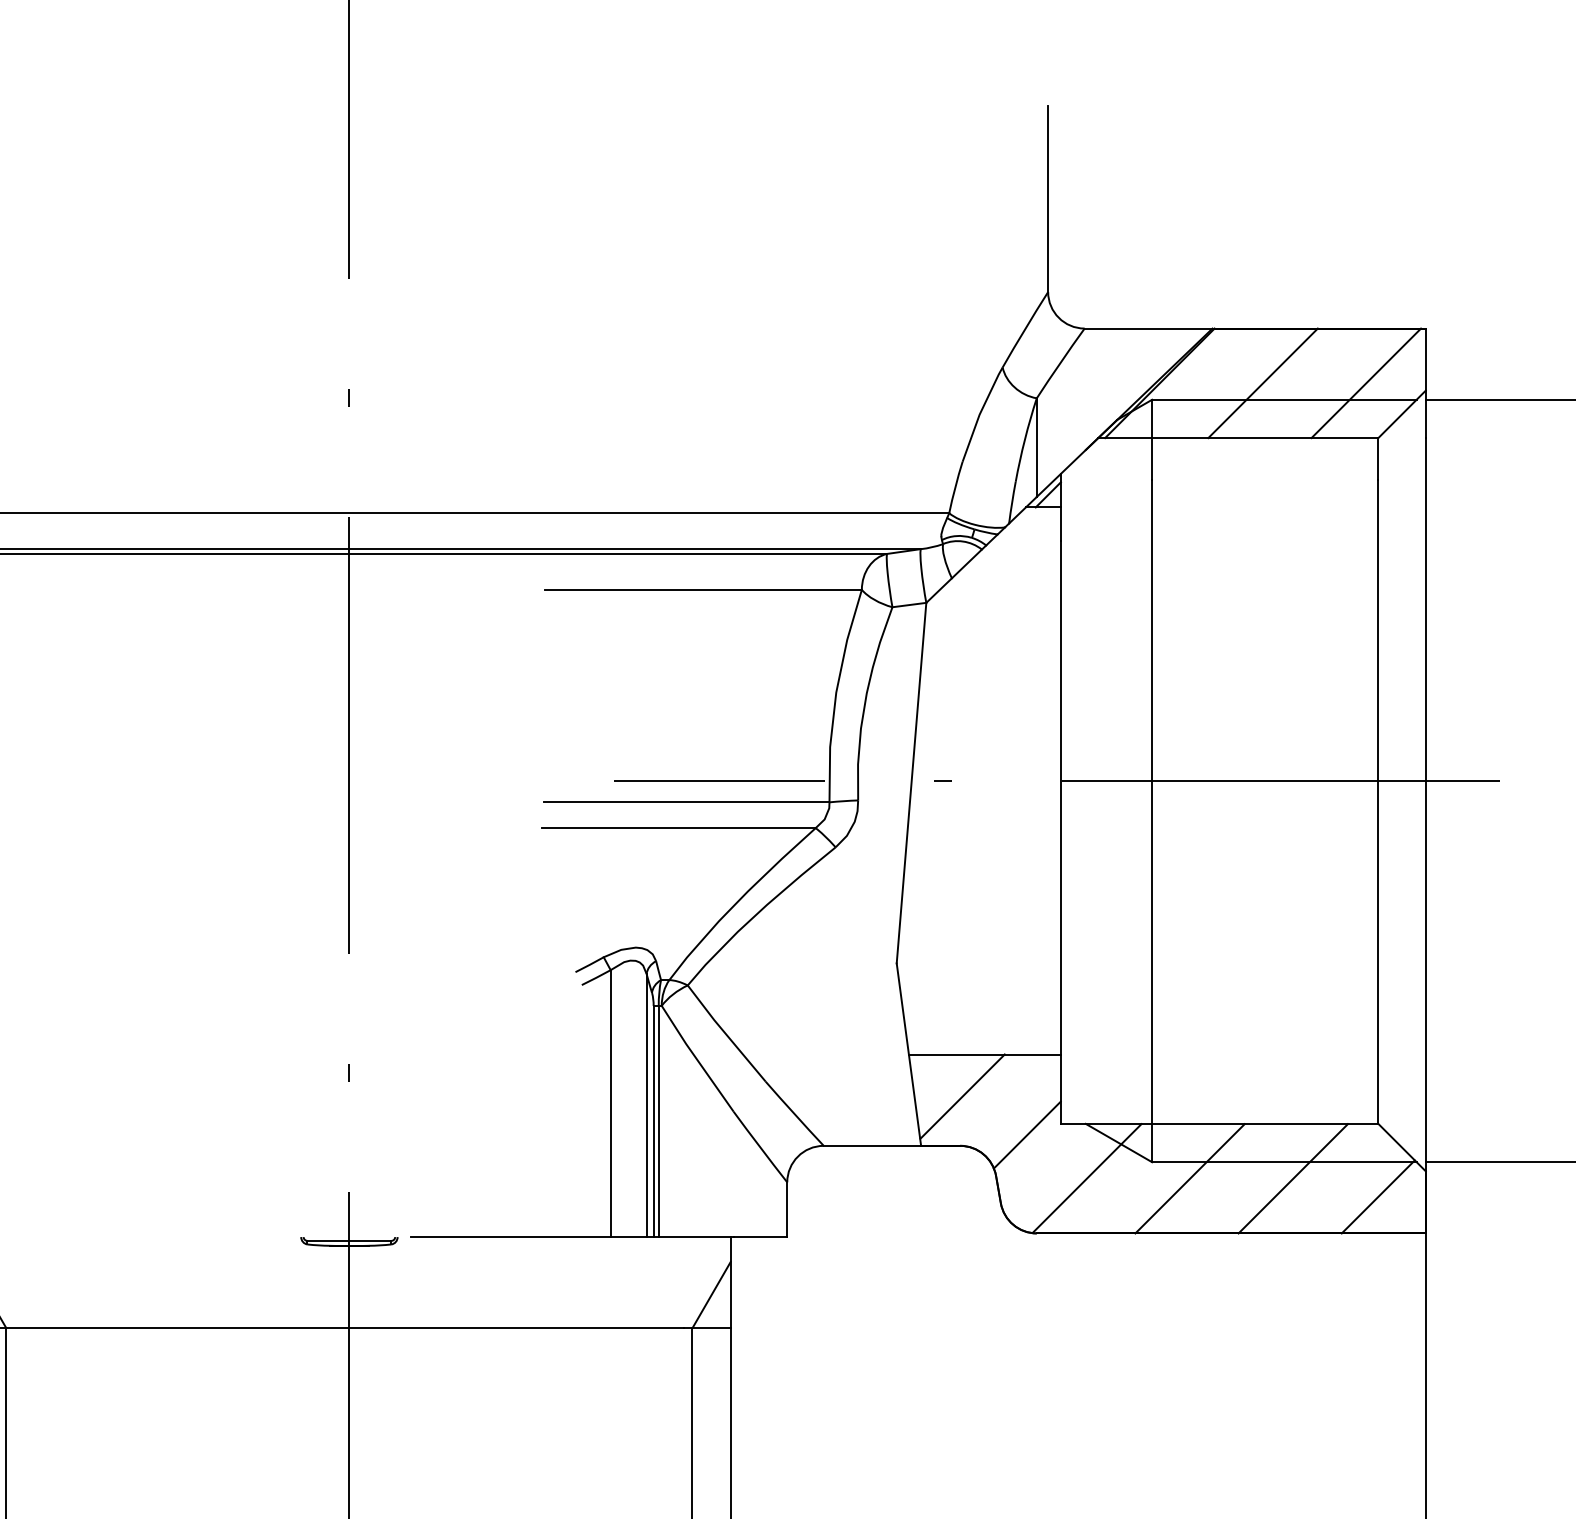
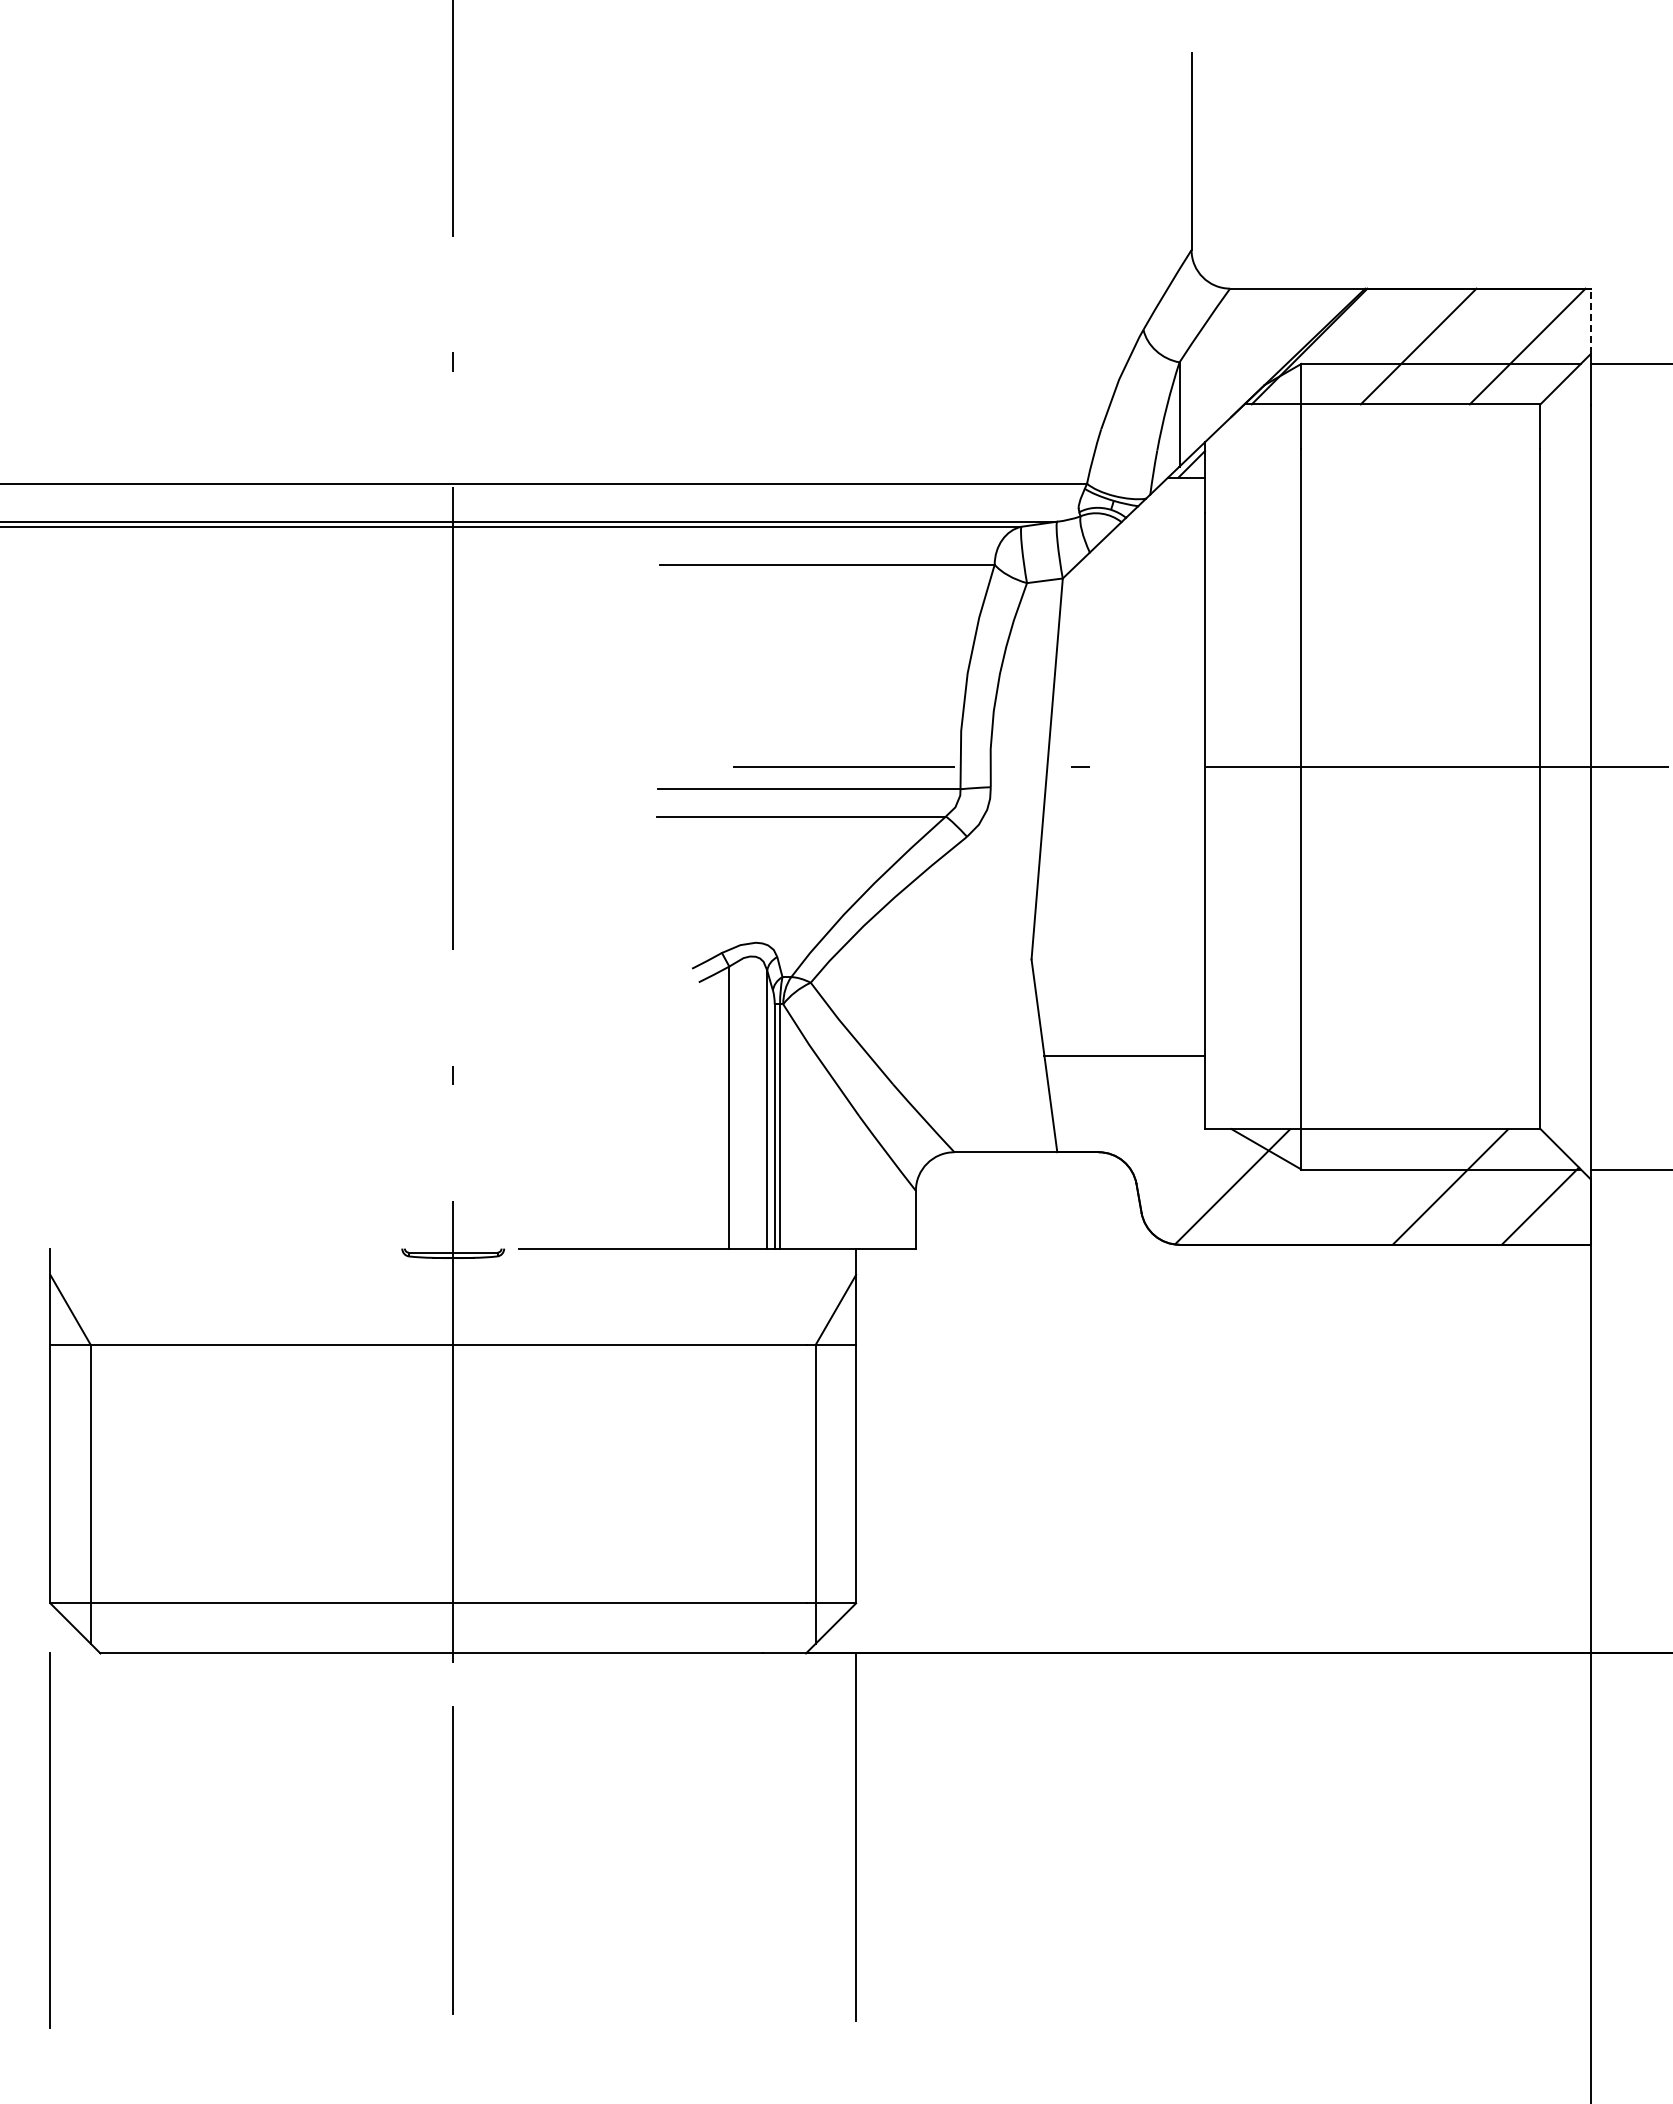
line: (1425, 359) -> (1590, 321), solid -> dashed
line: (961, 1095) -> (1100, 1099), removed
line: (1027, 1134) -> (1169, 1140), removed
line: (1190, 1178) -> (1341, 1186), removed

